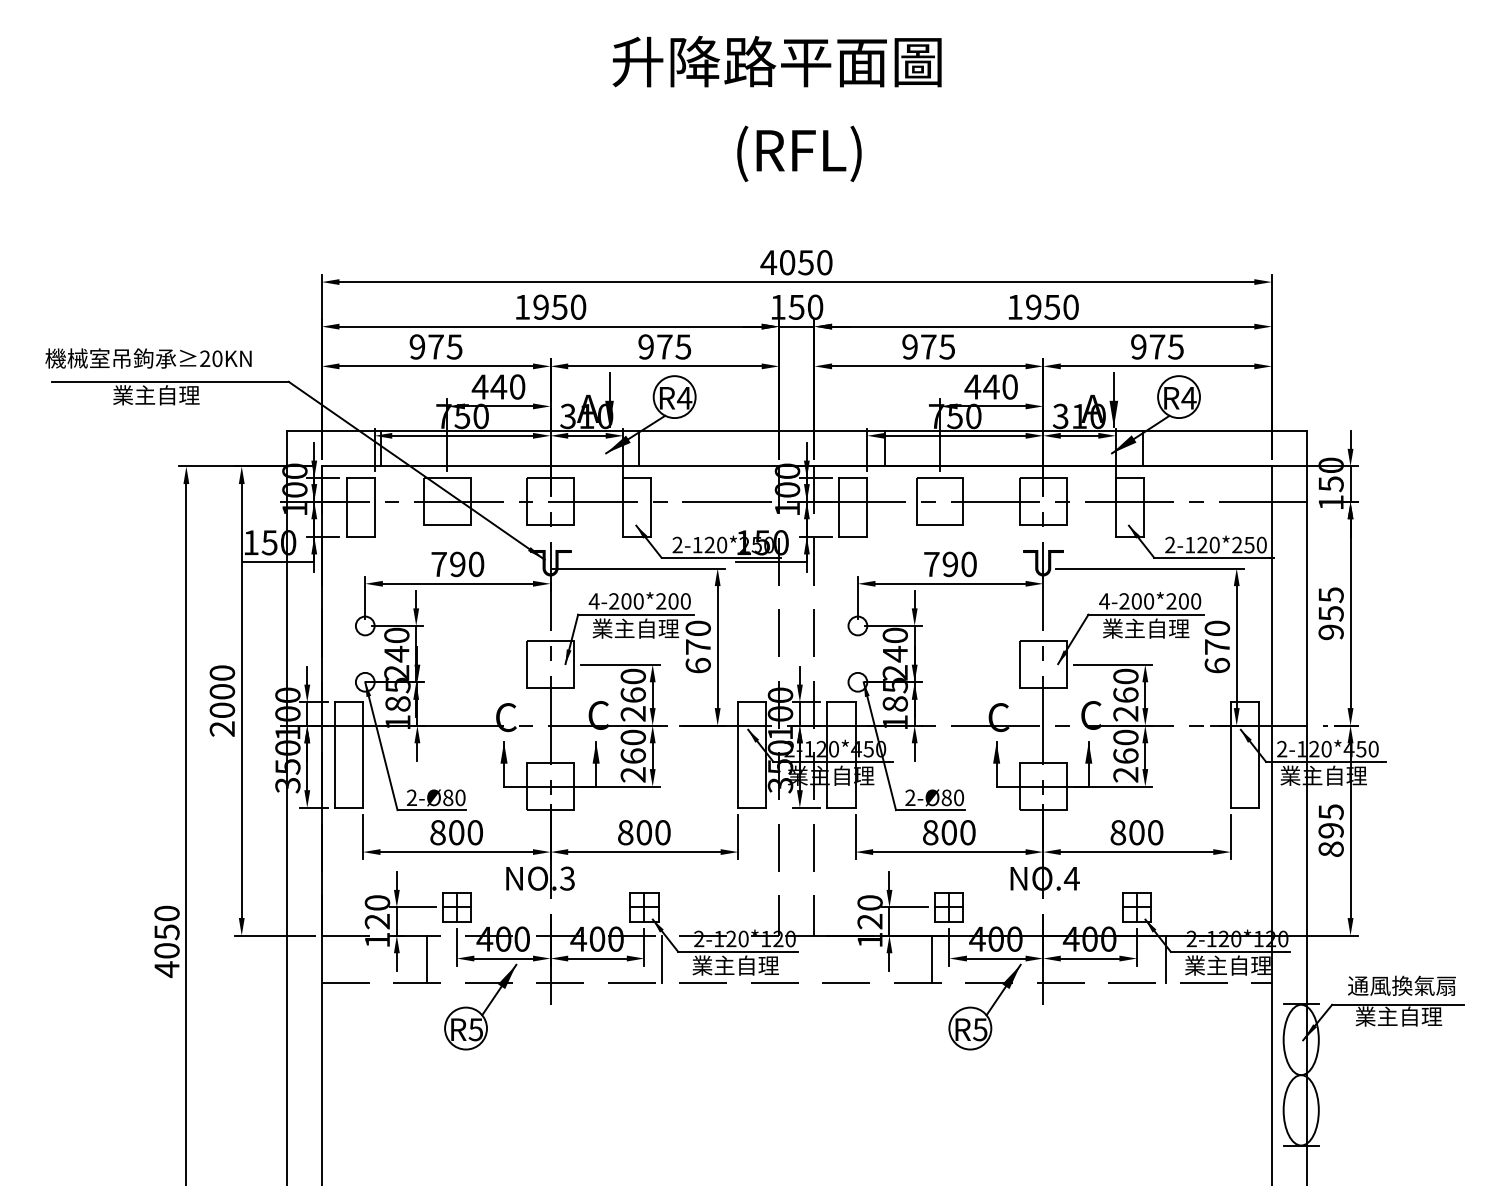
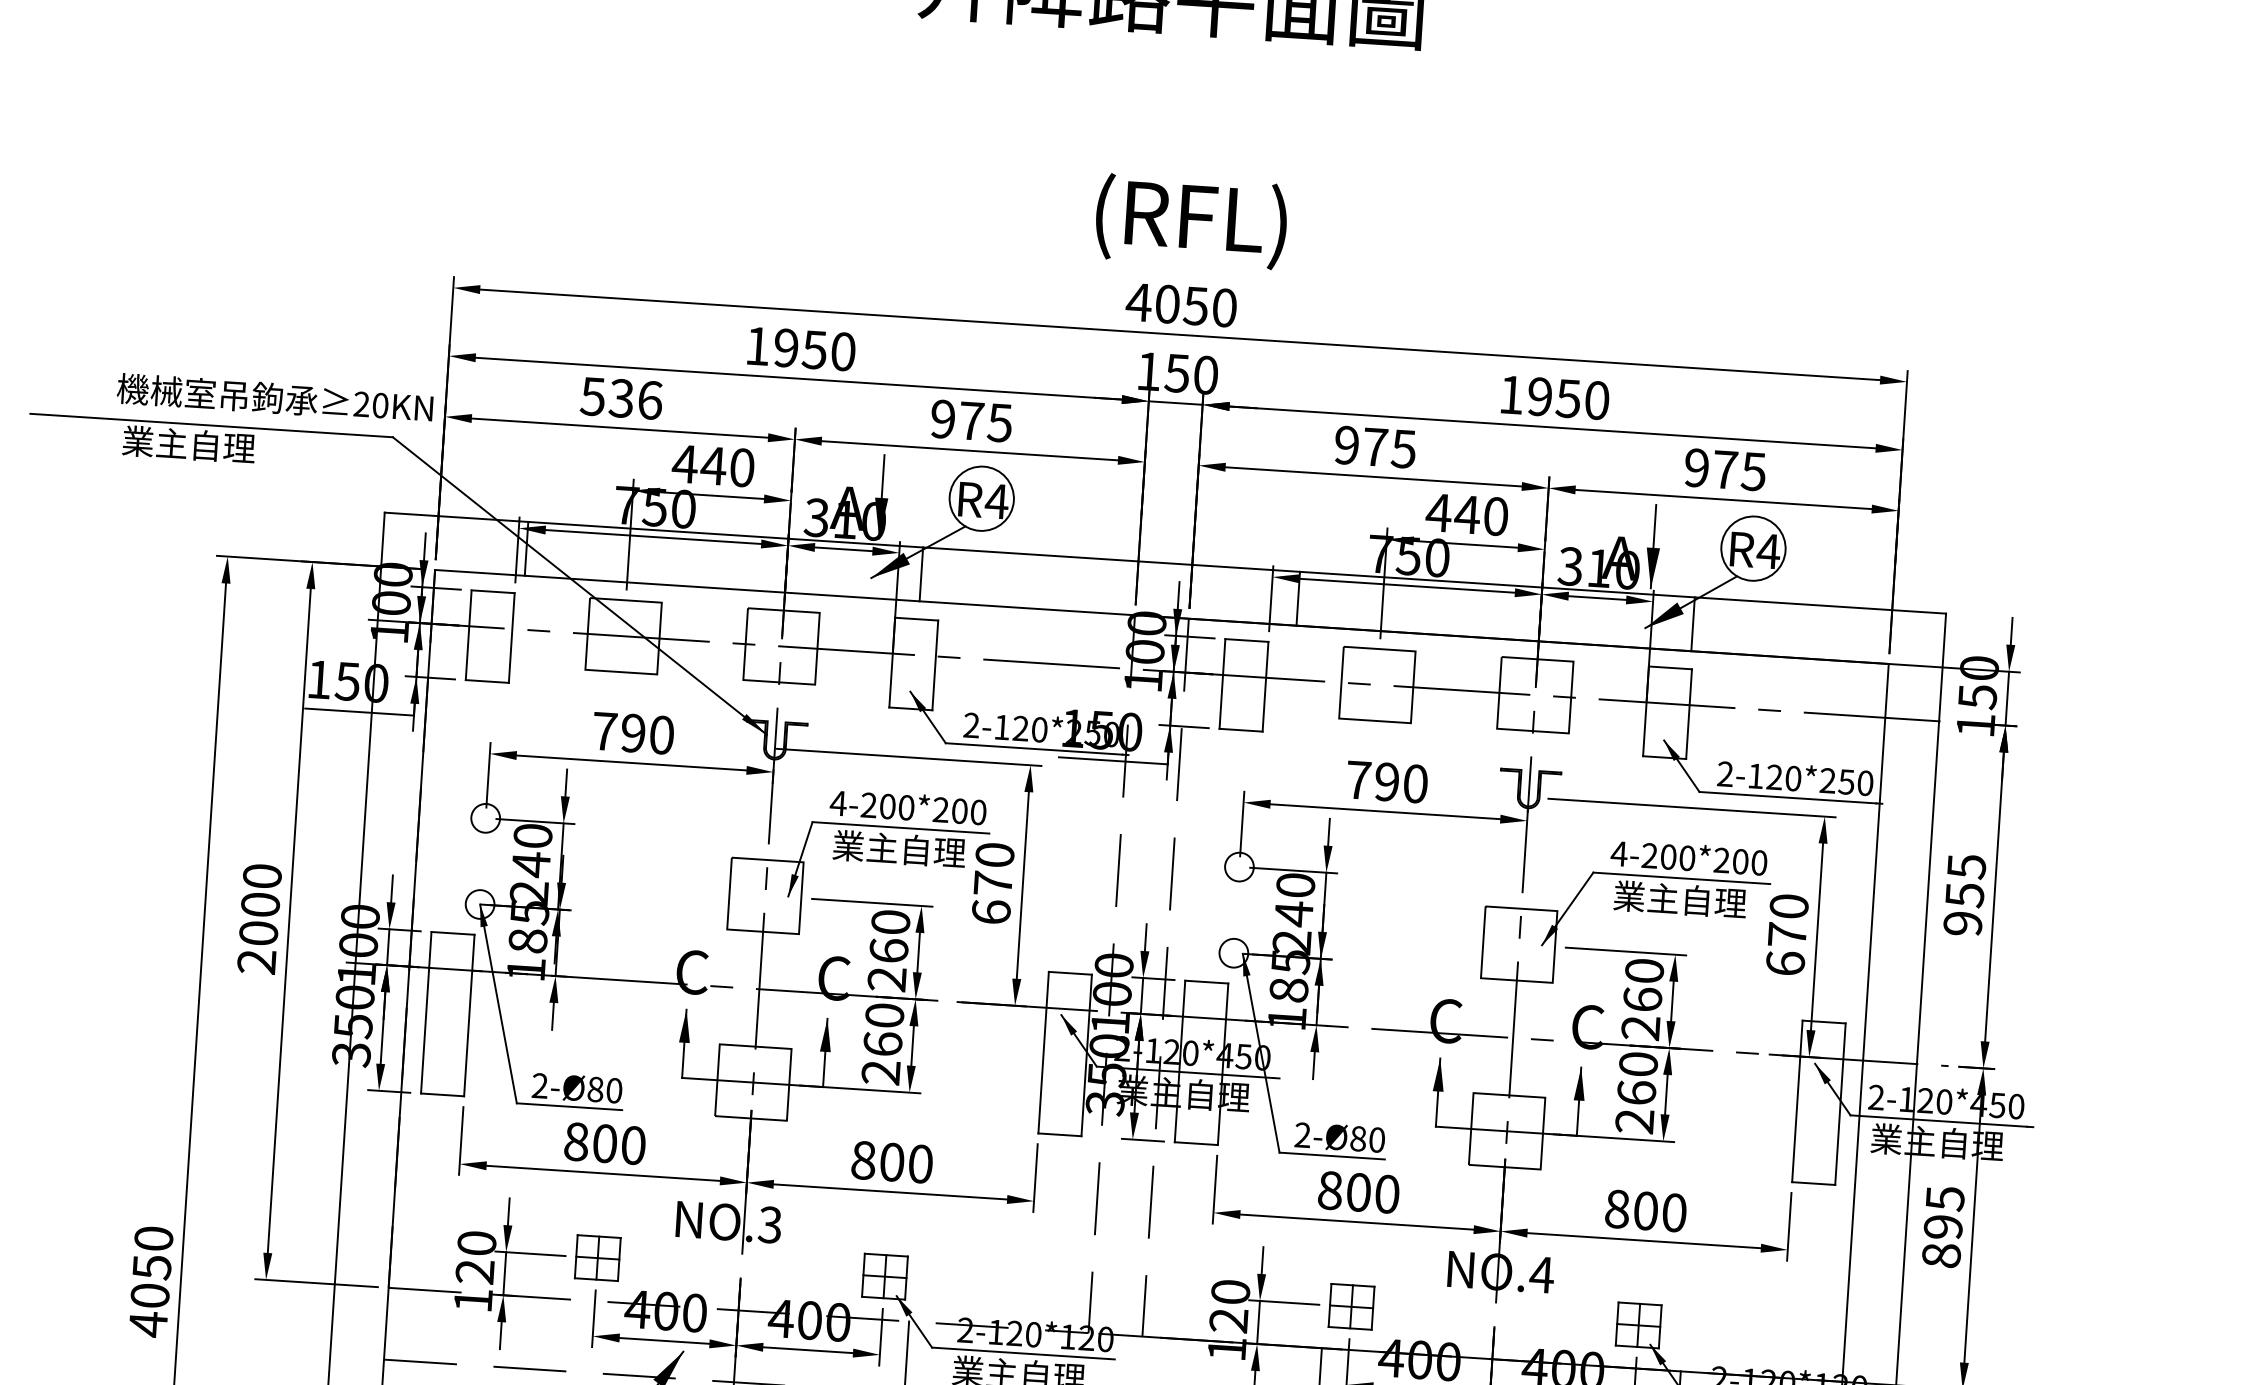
text: (799, 153) -> (1191, 220), moved
text: (435, 346) -> (620, 397), 975 -> 536
text: (148, 358) -> (275, 398), moved
line: (427, 958) -> (548, 1333), removed

